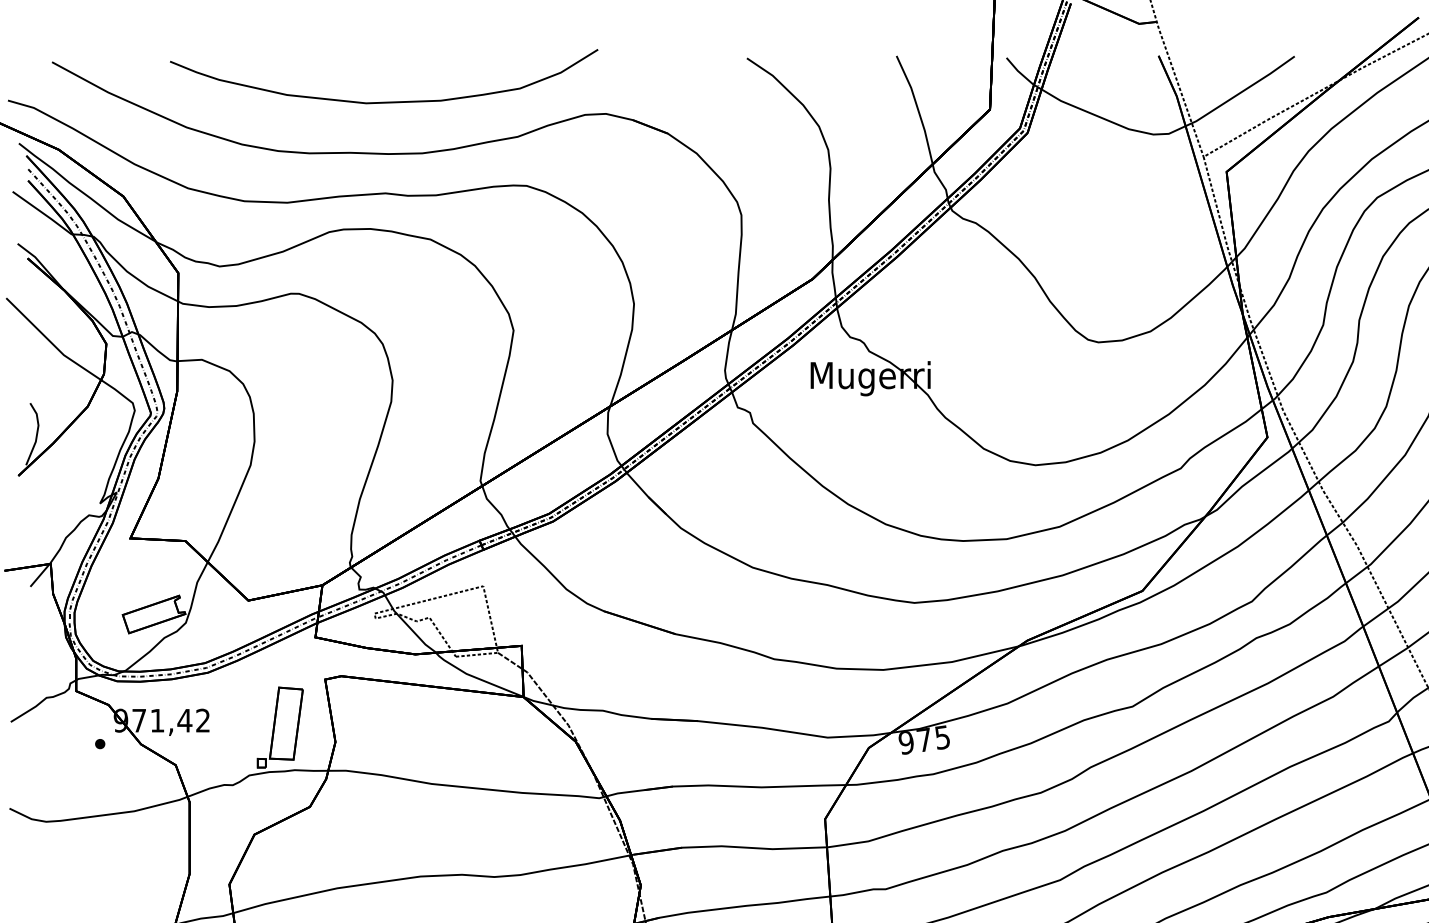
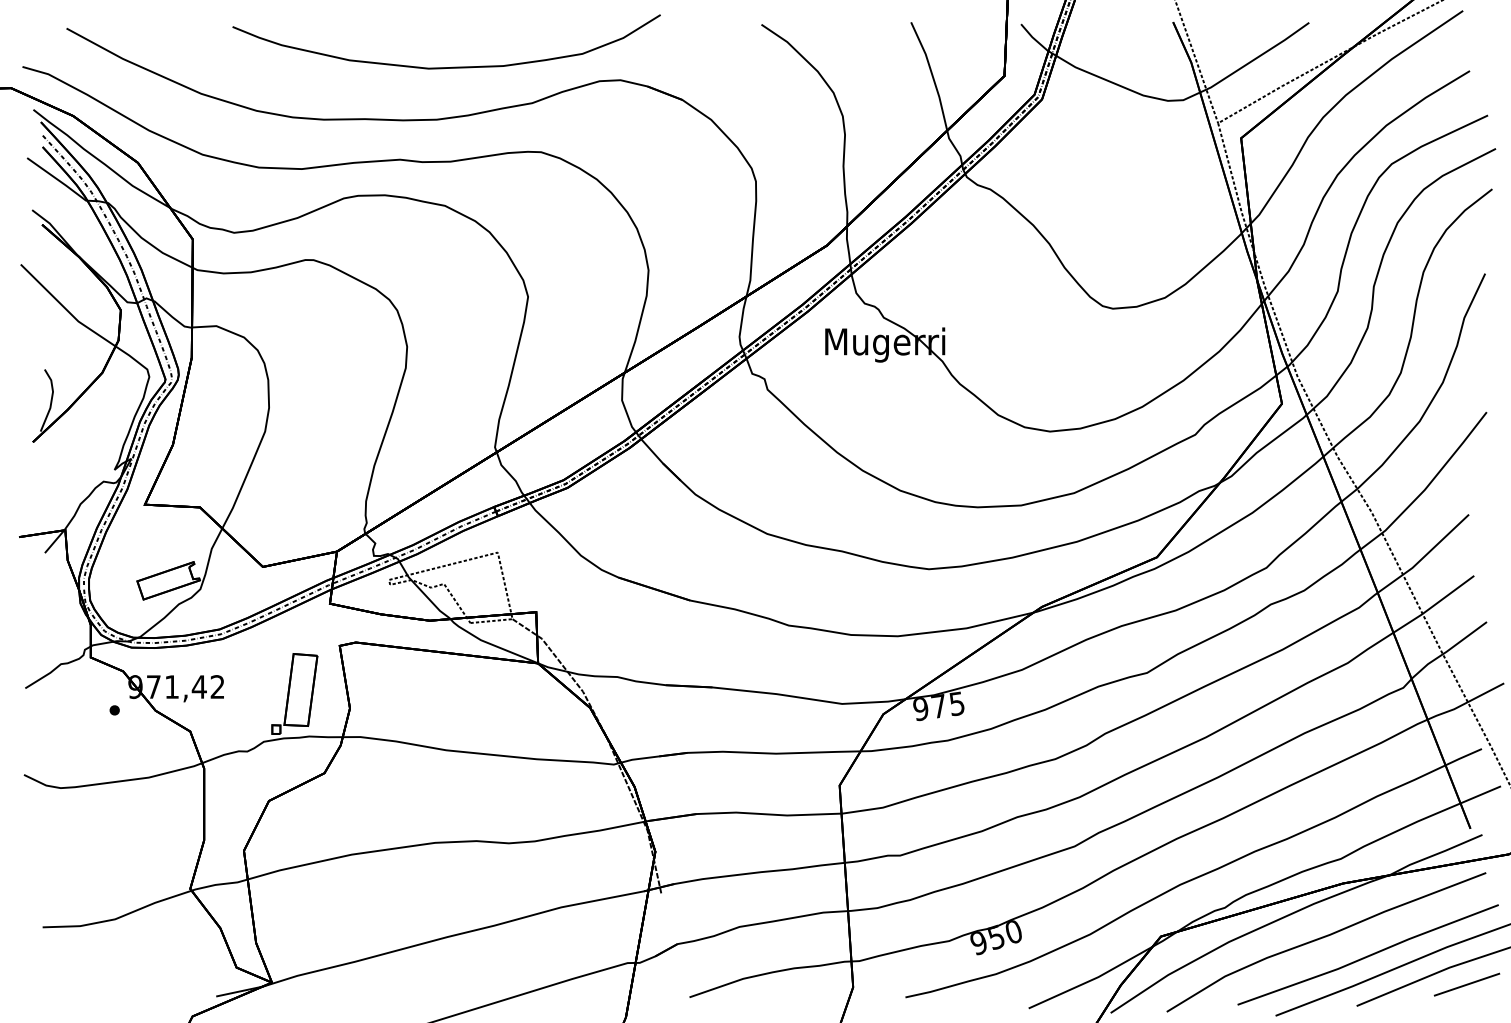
curve: (389, 101) -> (452, 66), moved

